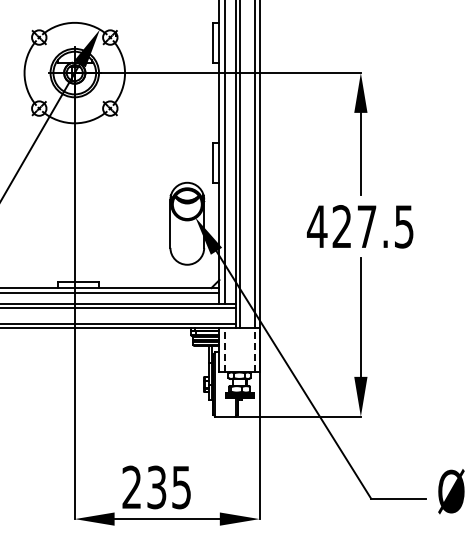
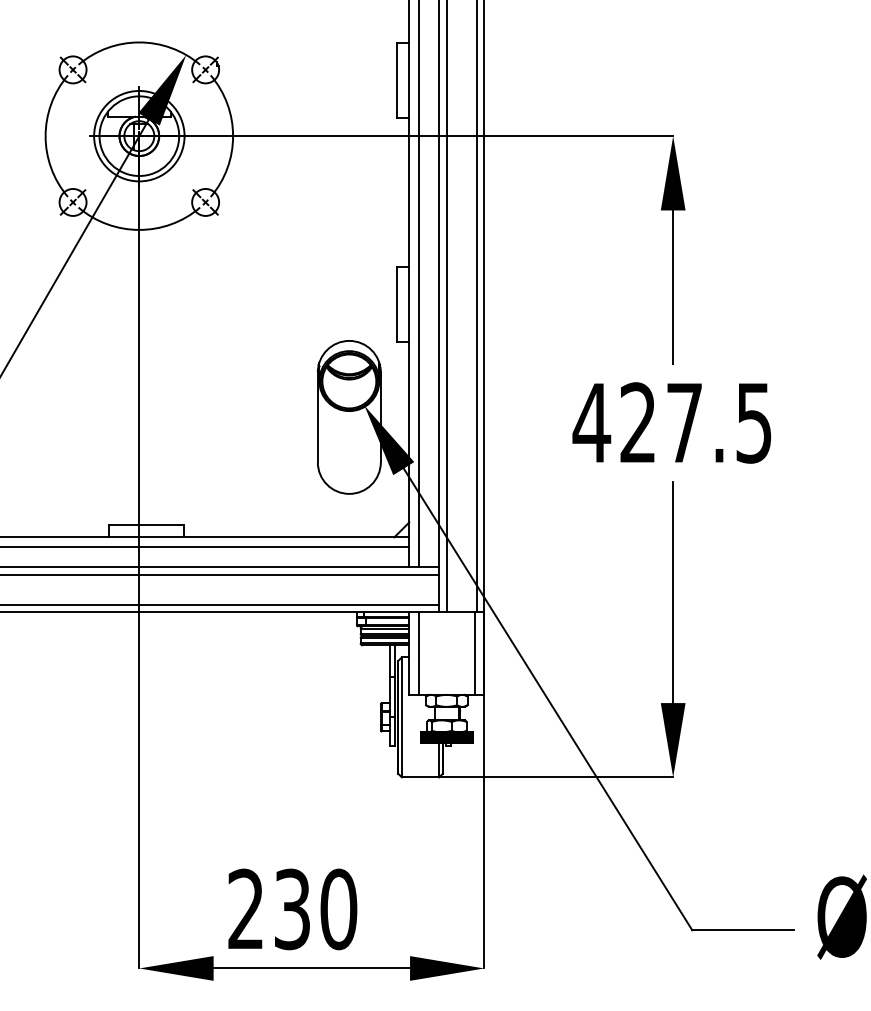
line: (224, 349) -> (418, 651), dashed -> solid
line: (254, 349) -> (474, 651), dashed -> solid
text: (181, 487) -> (338, 909), 235 -> 230

